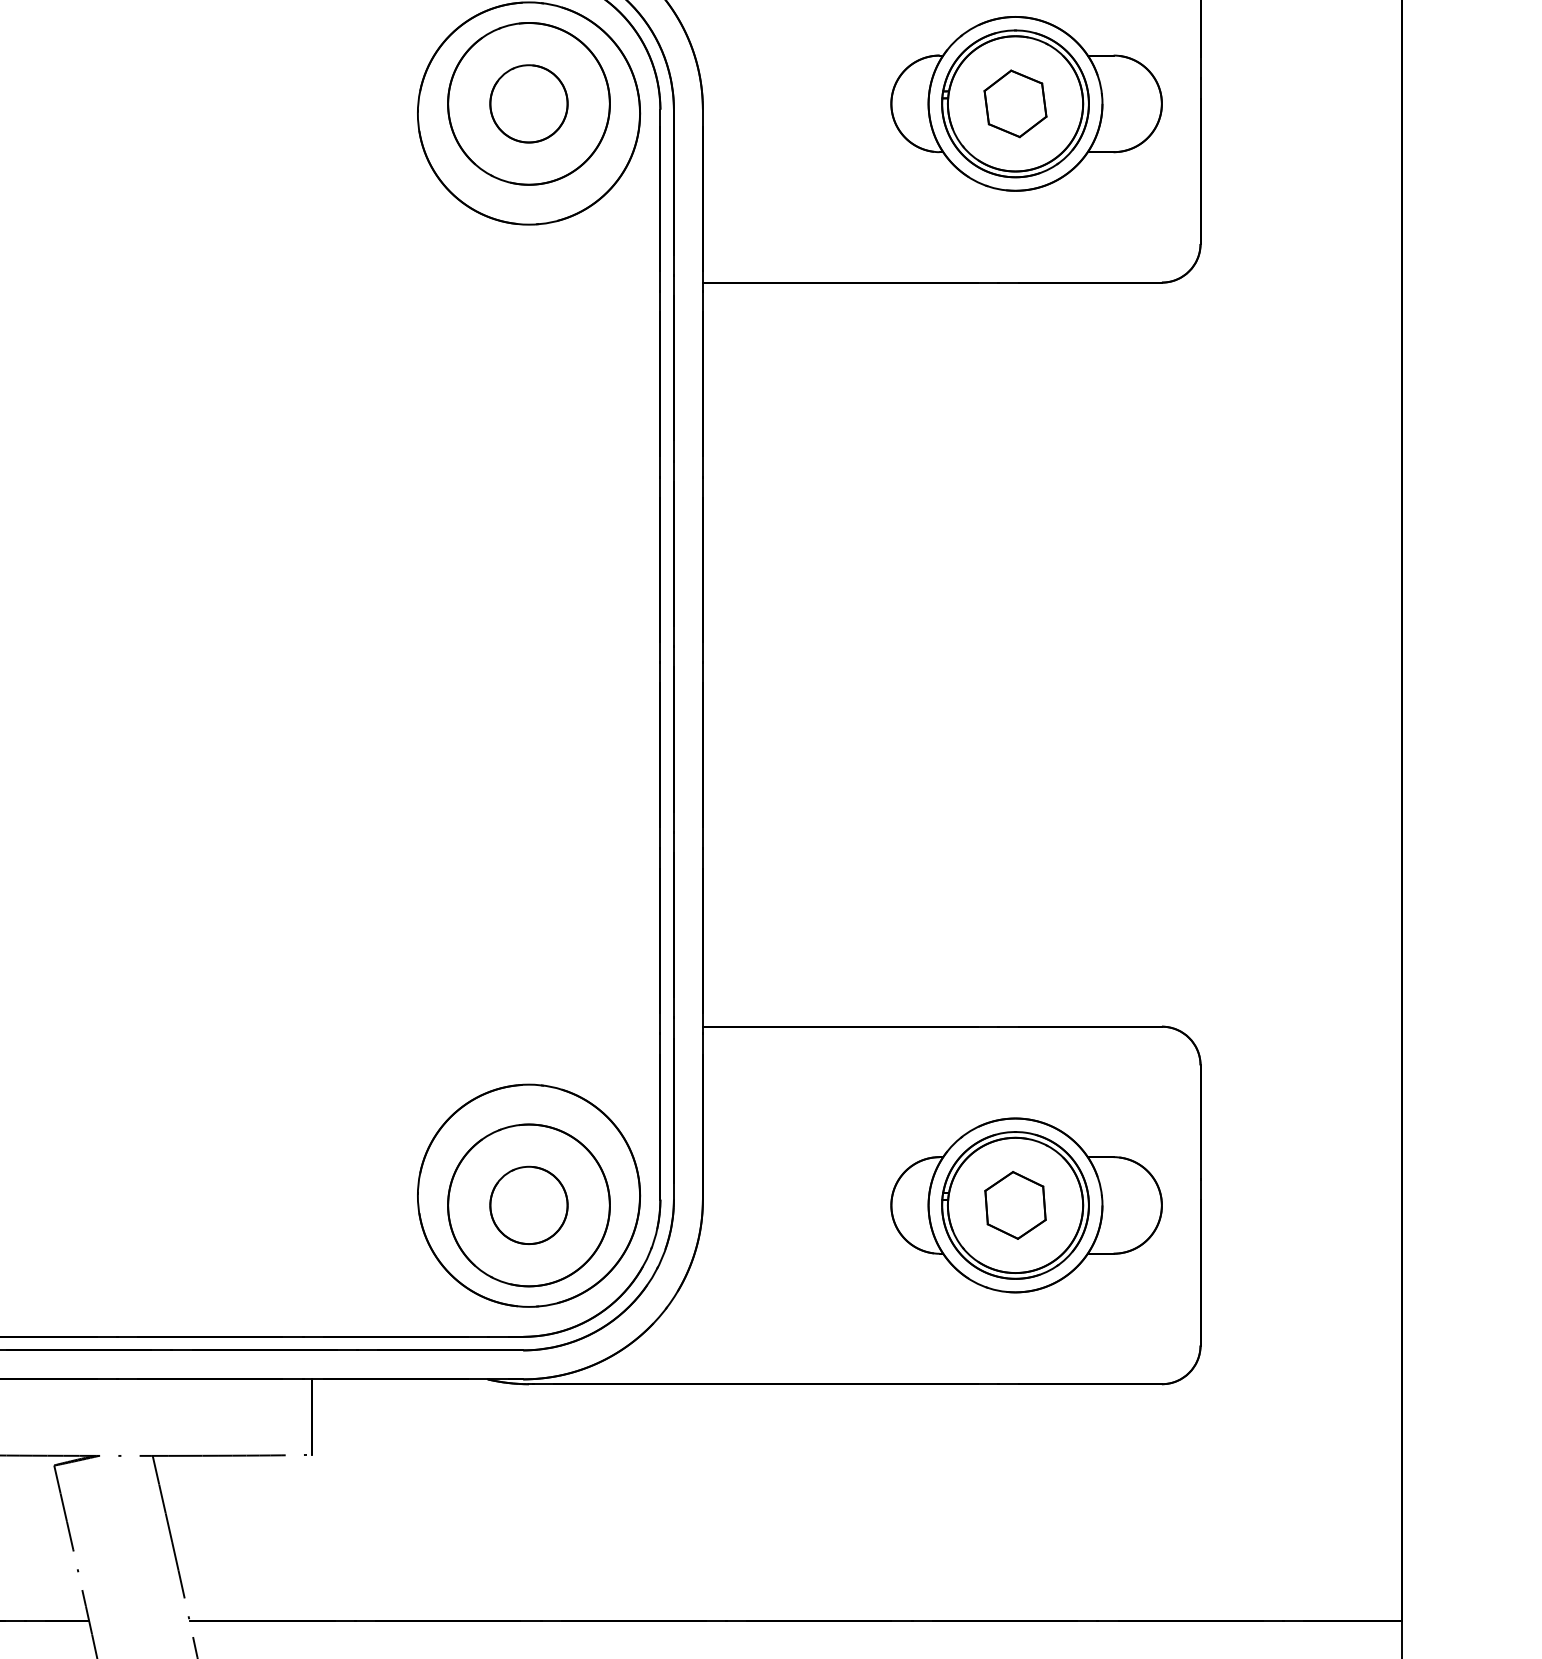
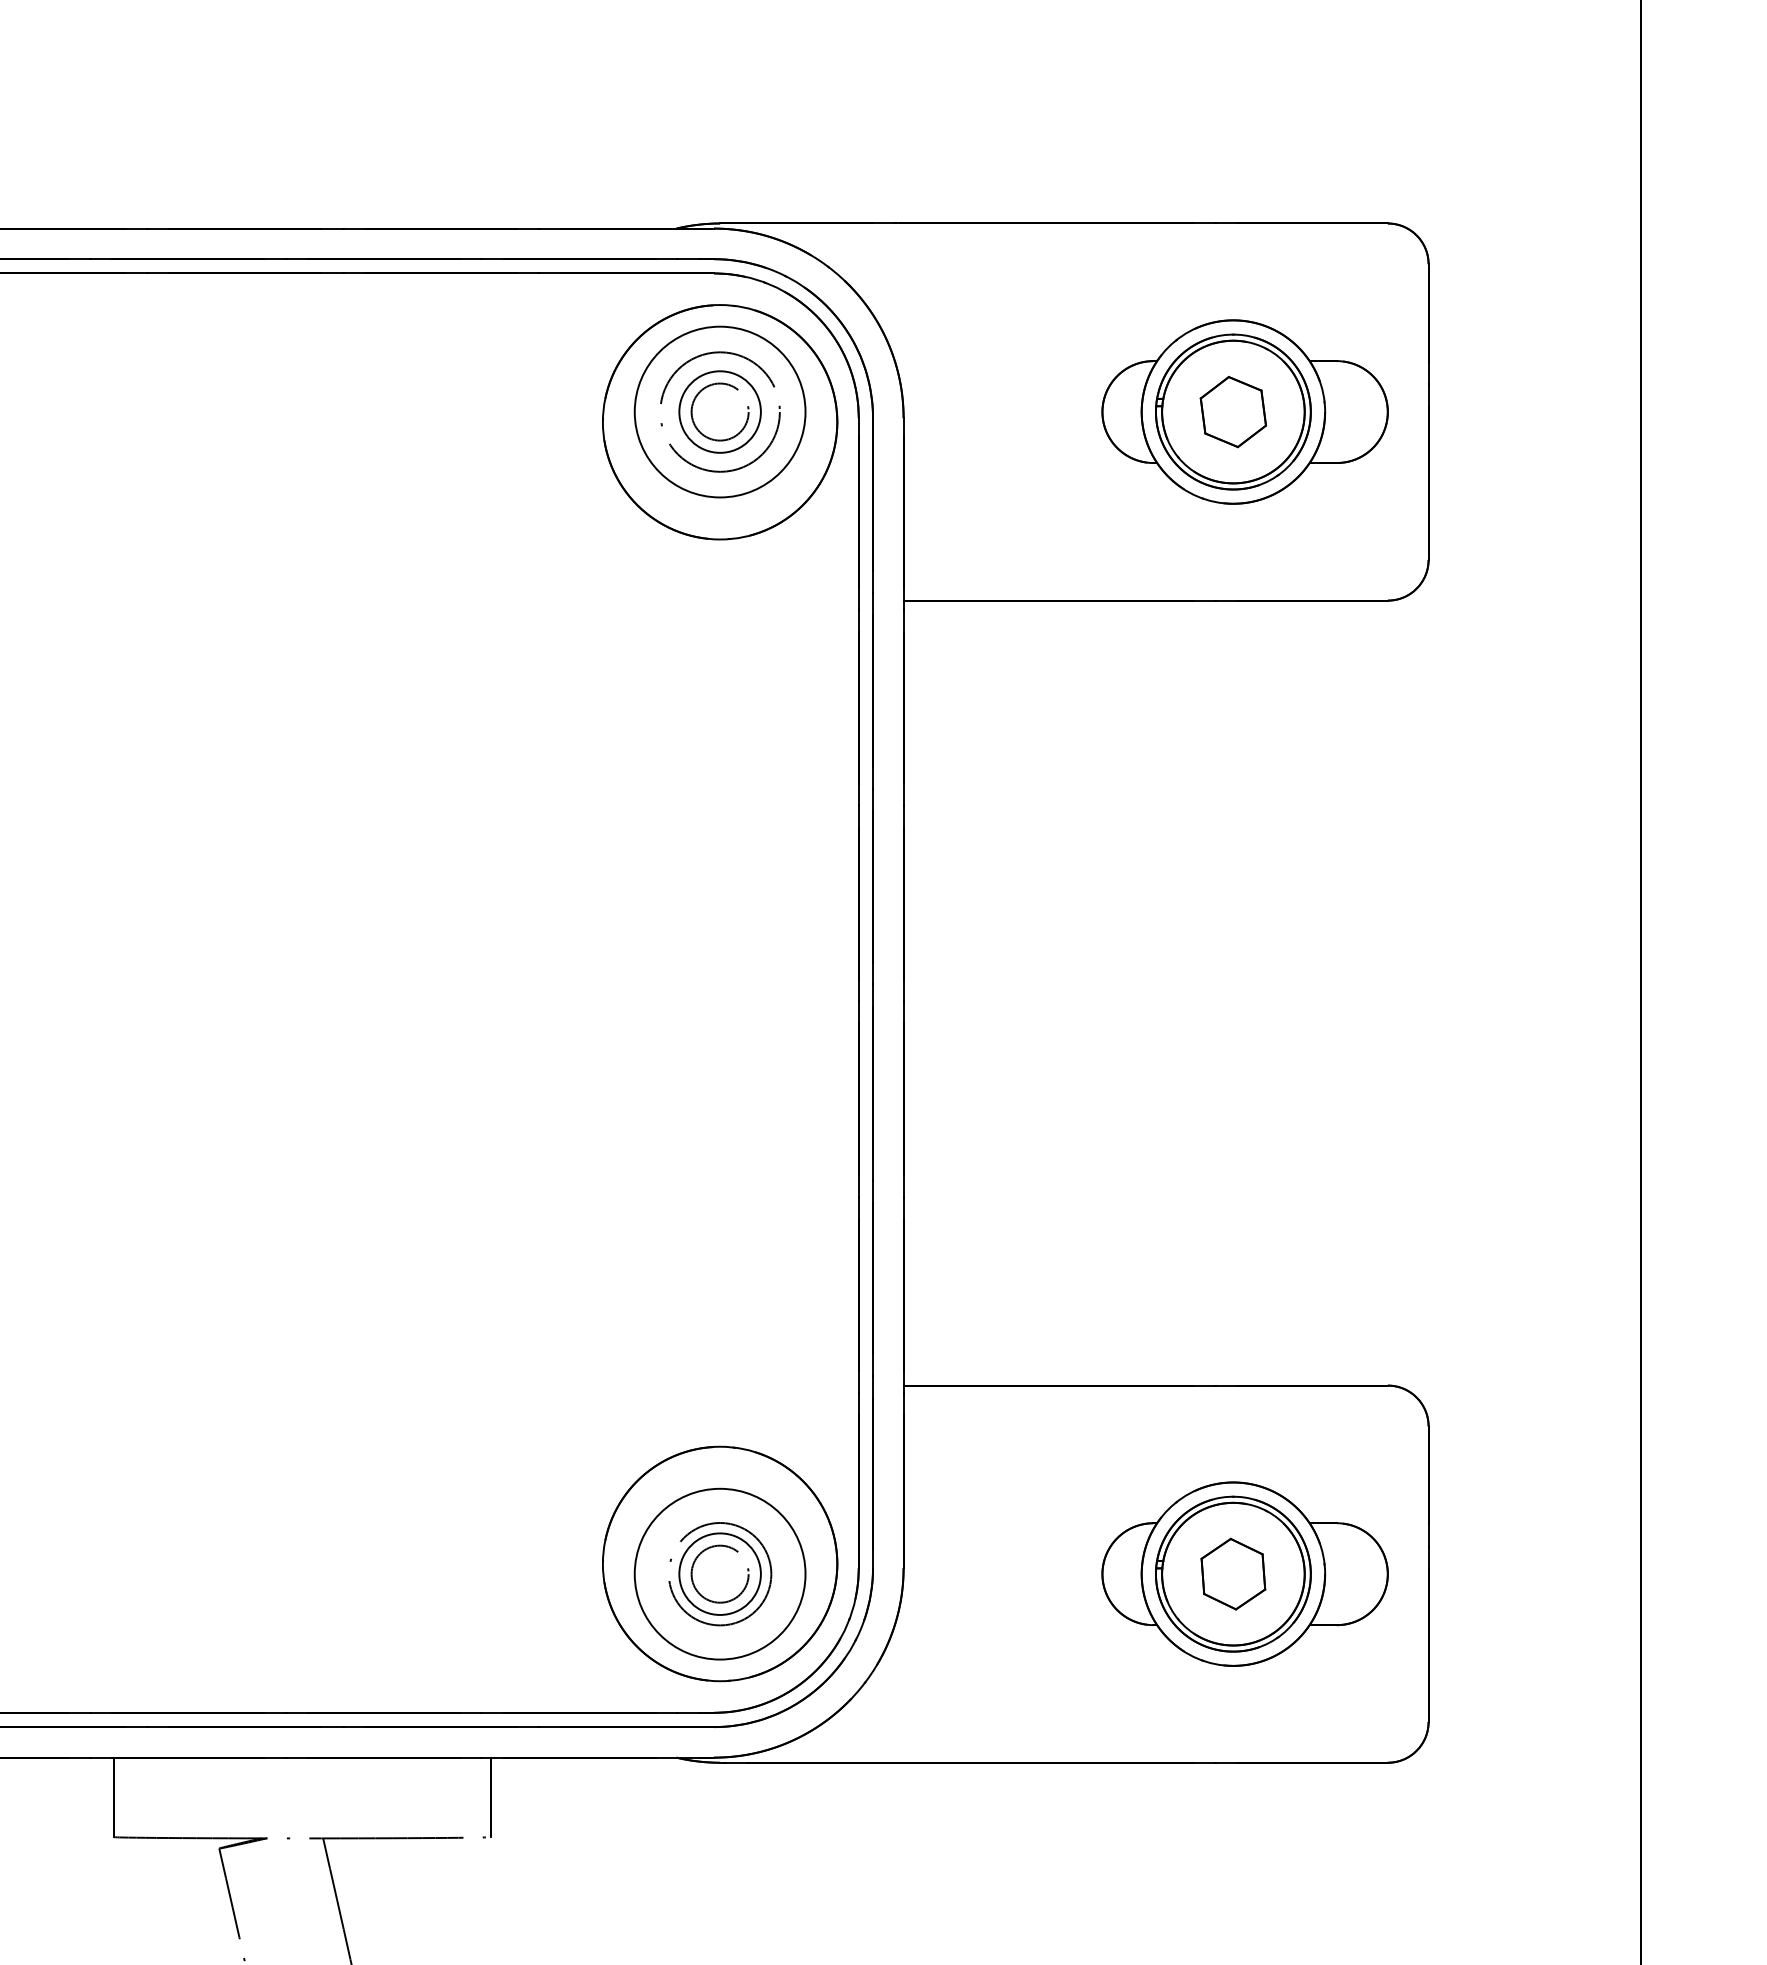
circle: (528, 103) -> (719, 411), size x0.7
circle: (528, 103) -> (719, 411), size x0.7
circle: (528, 1204) -> (719, 1573), size x0.6
circle: (528, 1204) -> (719, 1573), size x0.7

